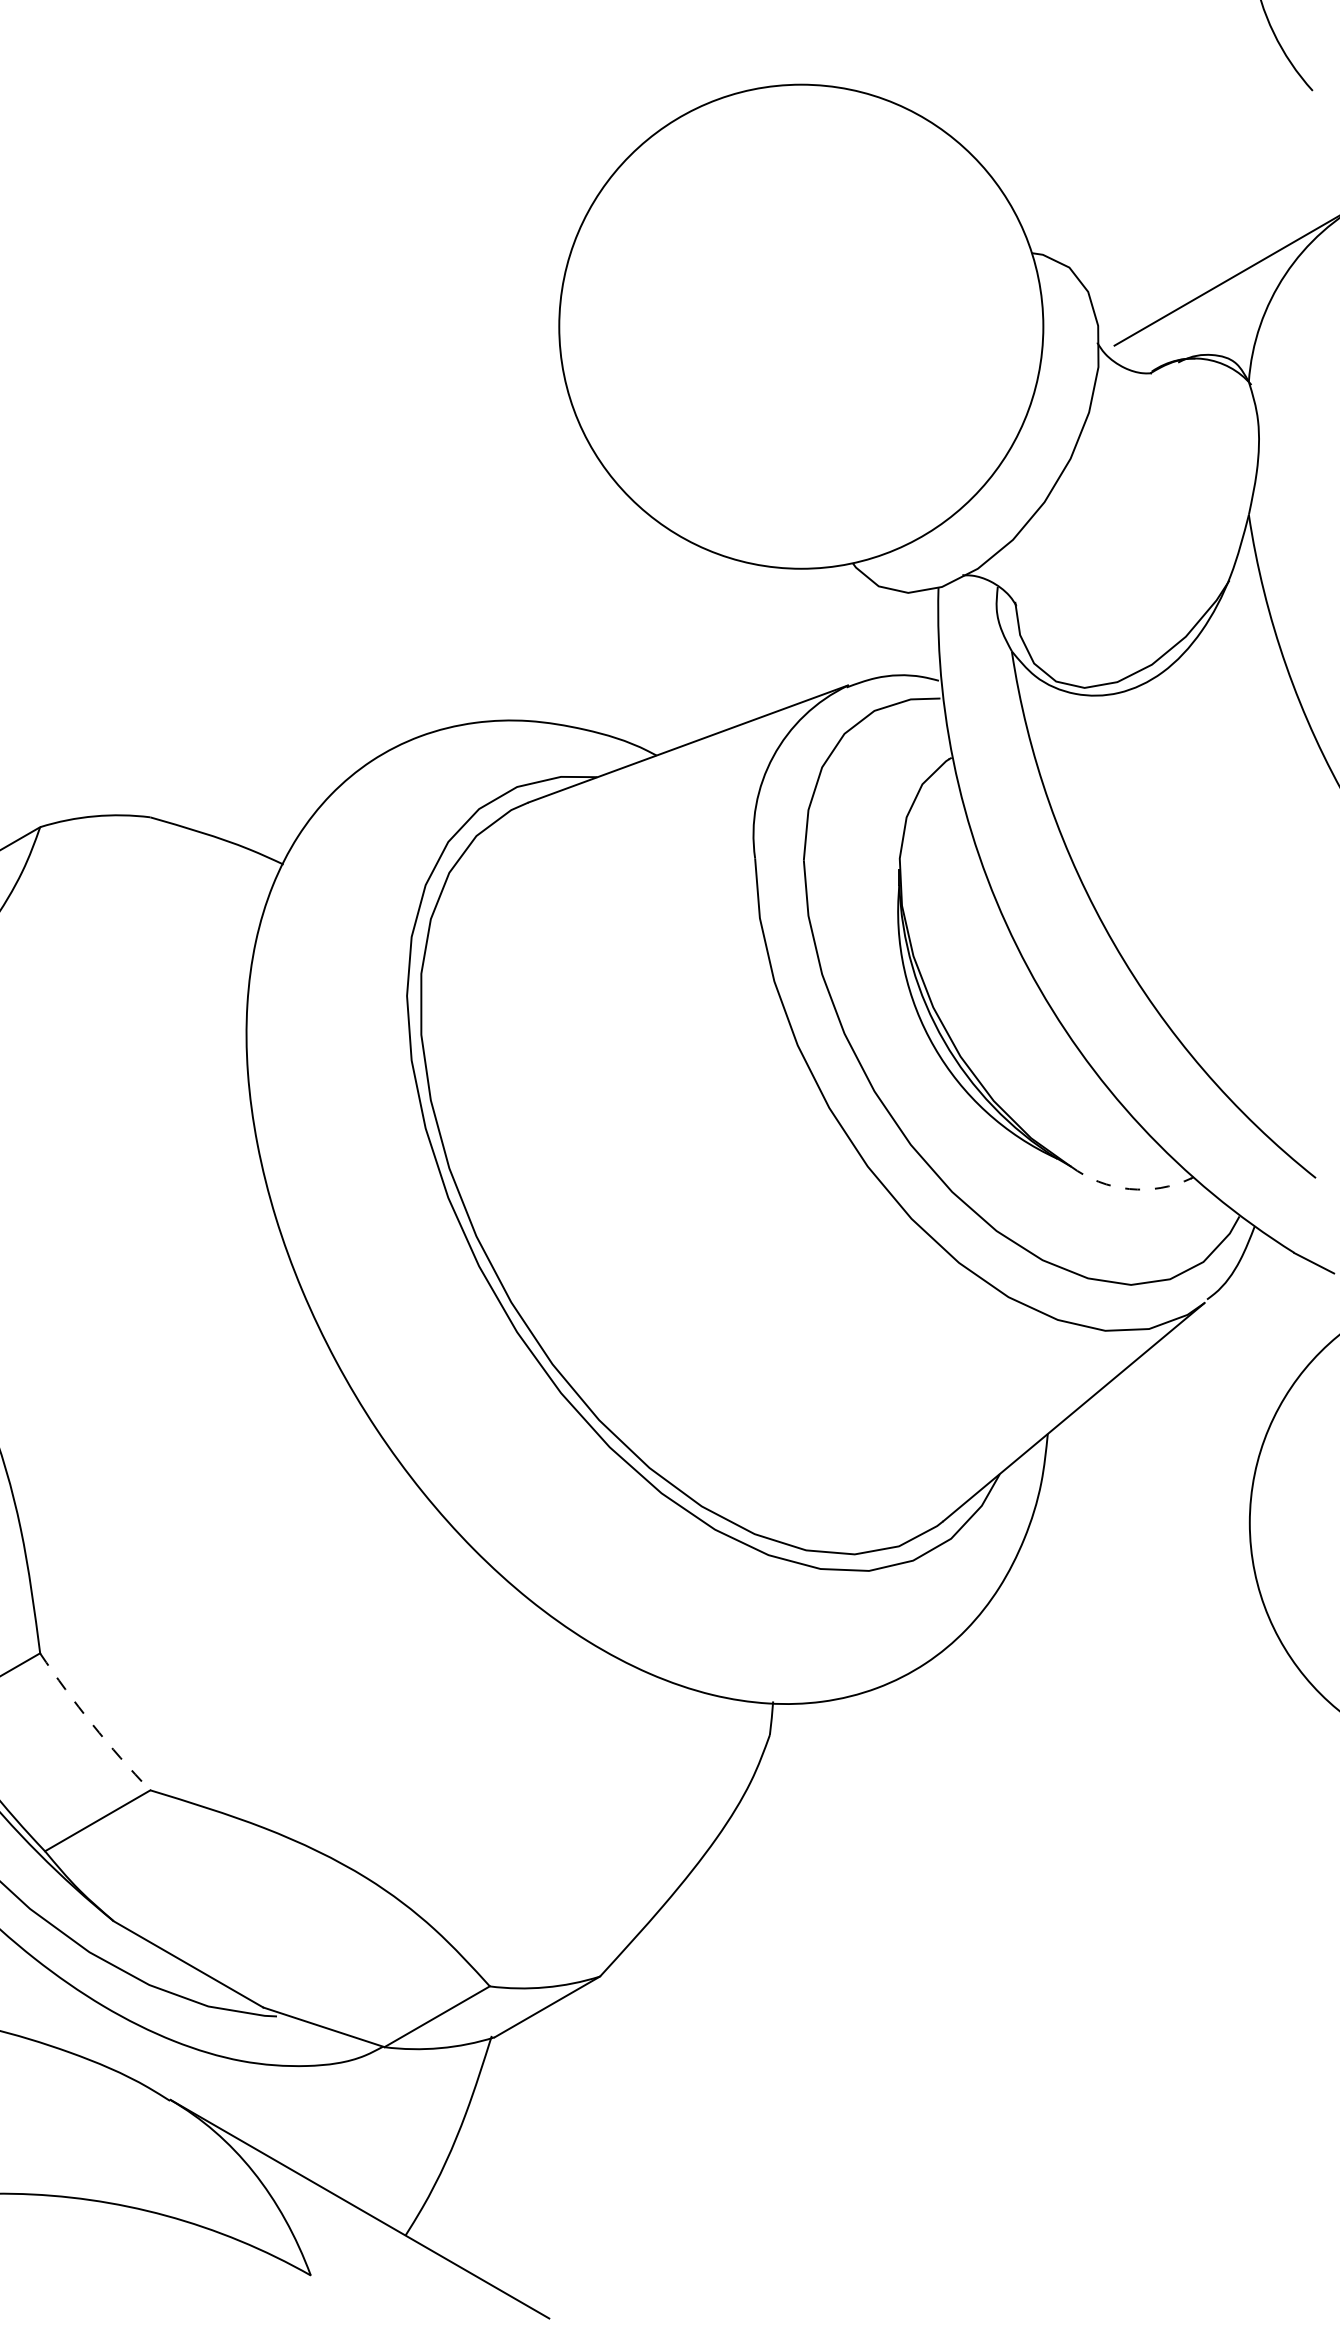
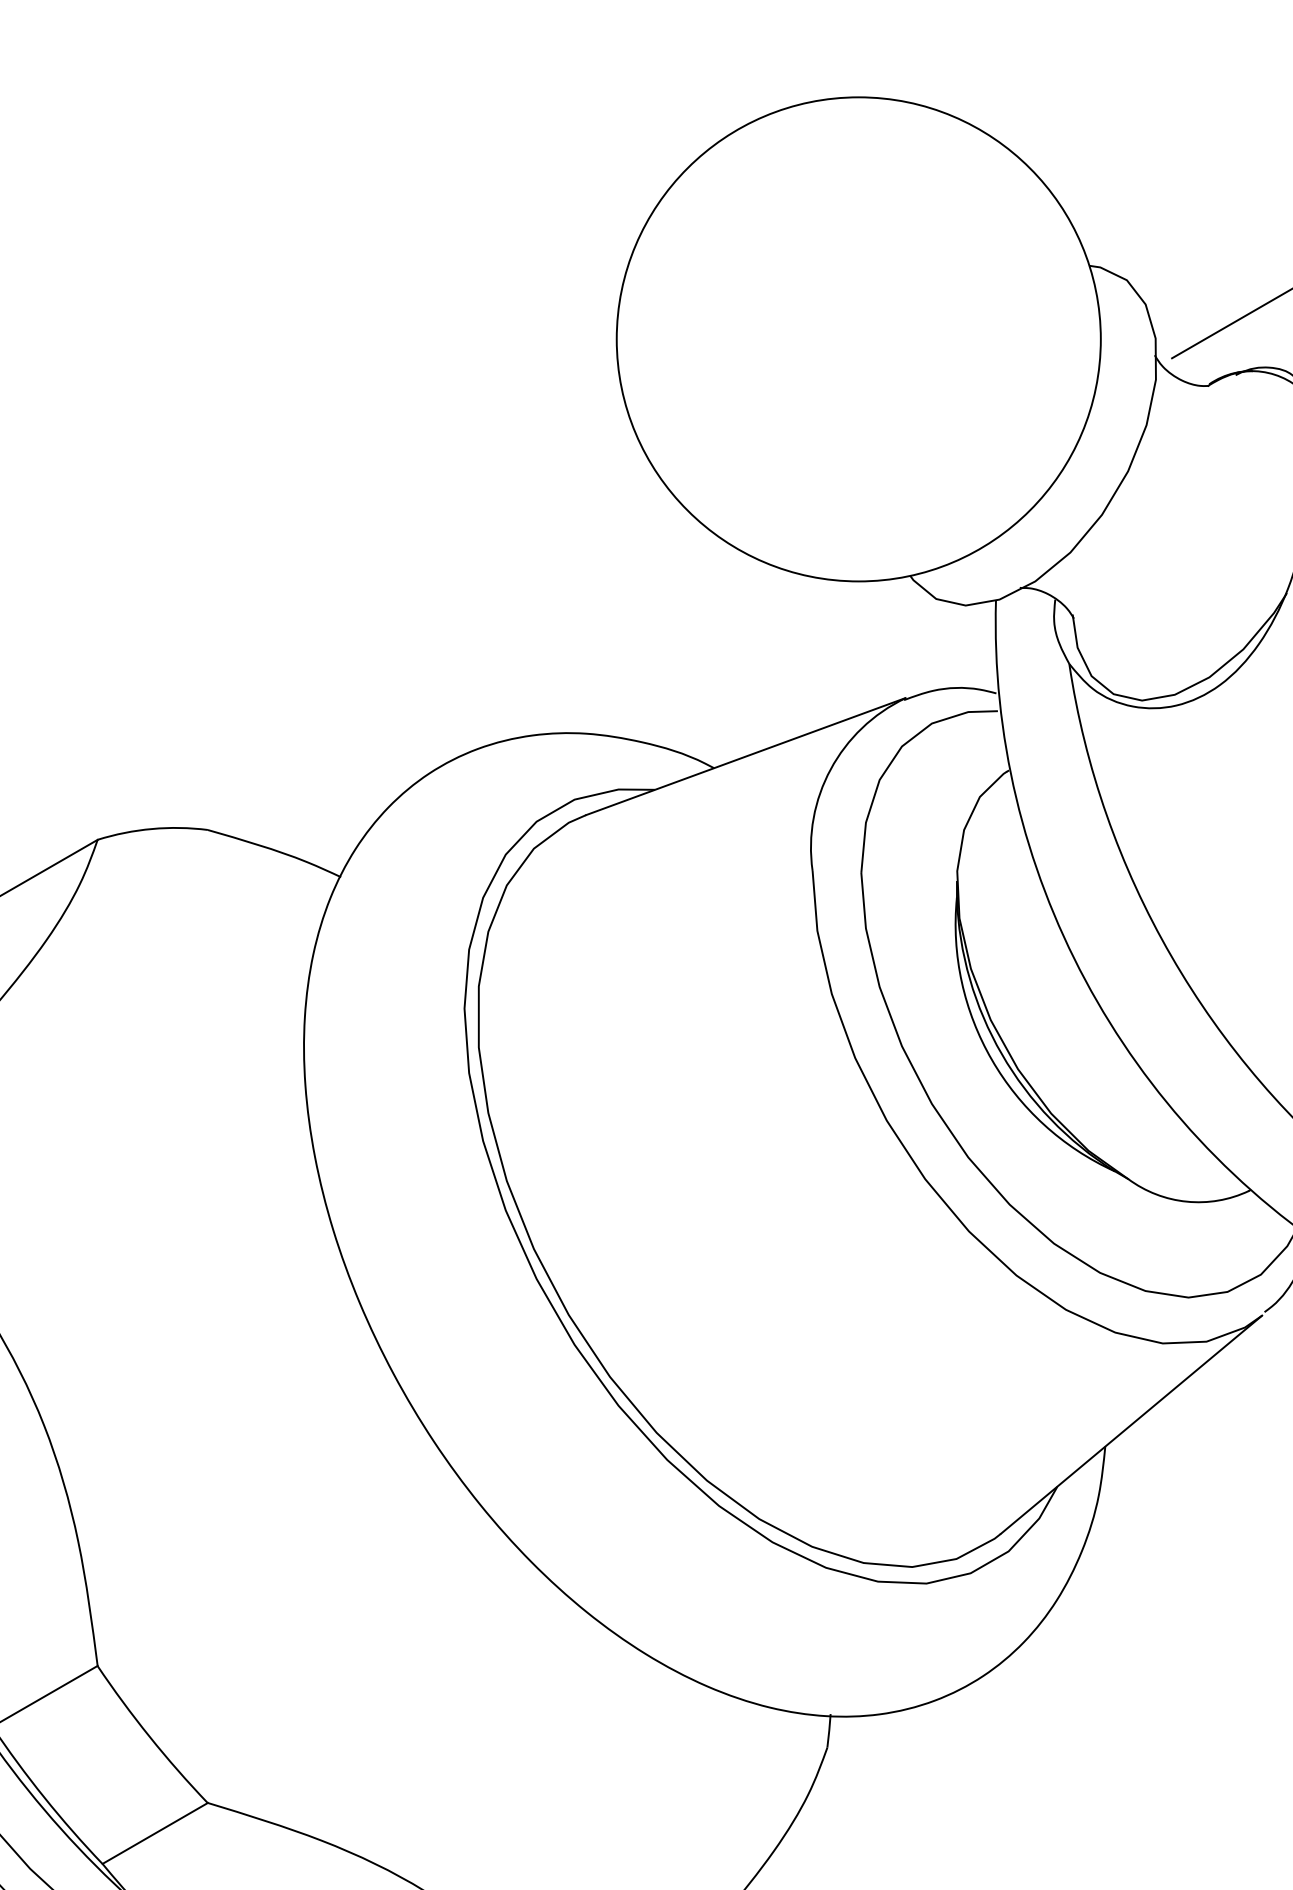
arc: (1129, 1189) -> (1186, 1202), dashed -> solid
arc: (92, 1724) -> (149, 1737), dashed -> solid

